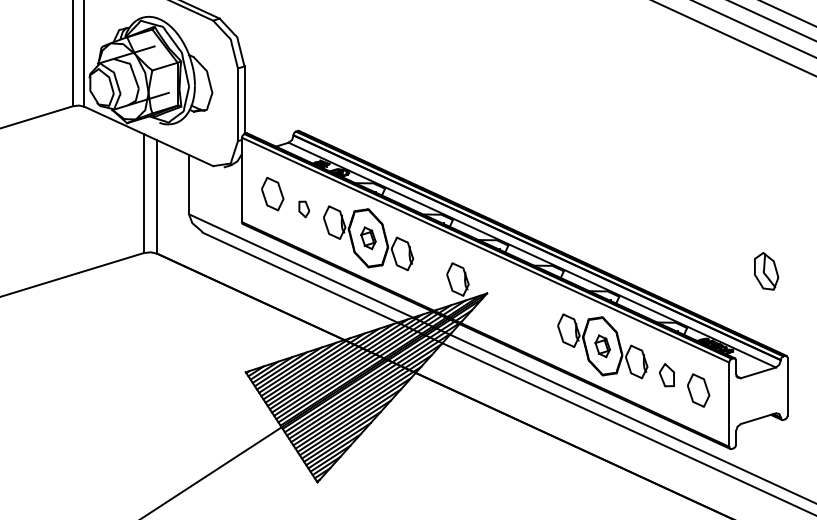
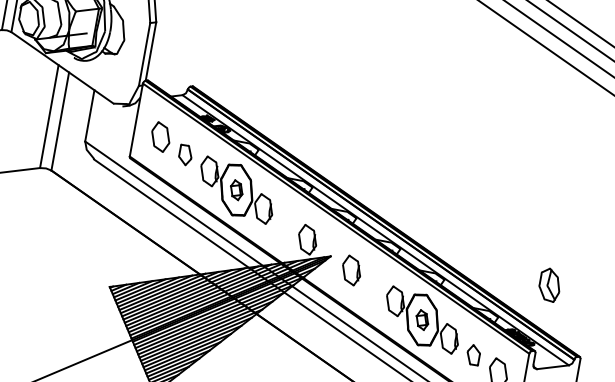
part: (304, 209) -> (185, 155), size x1.43
part: (766, 271) -> (549, 285), moved
part: (512, 305) -> (350, 270), added

